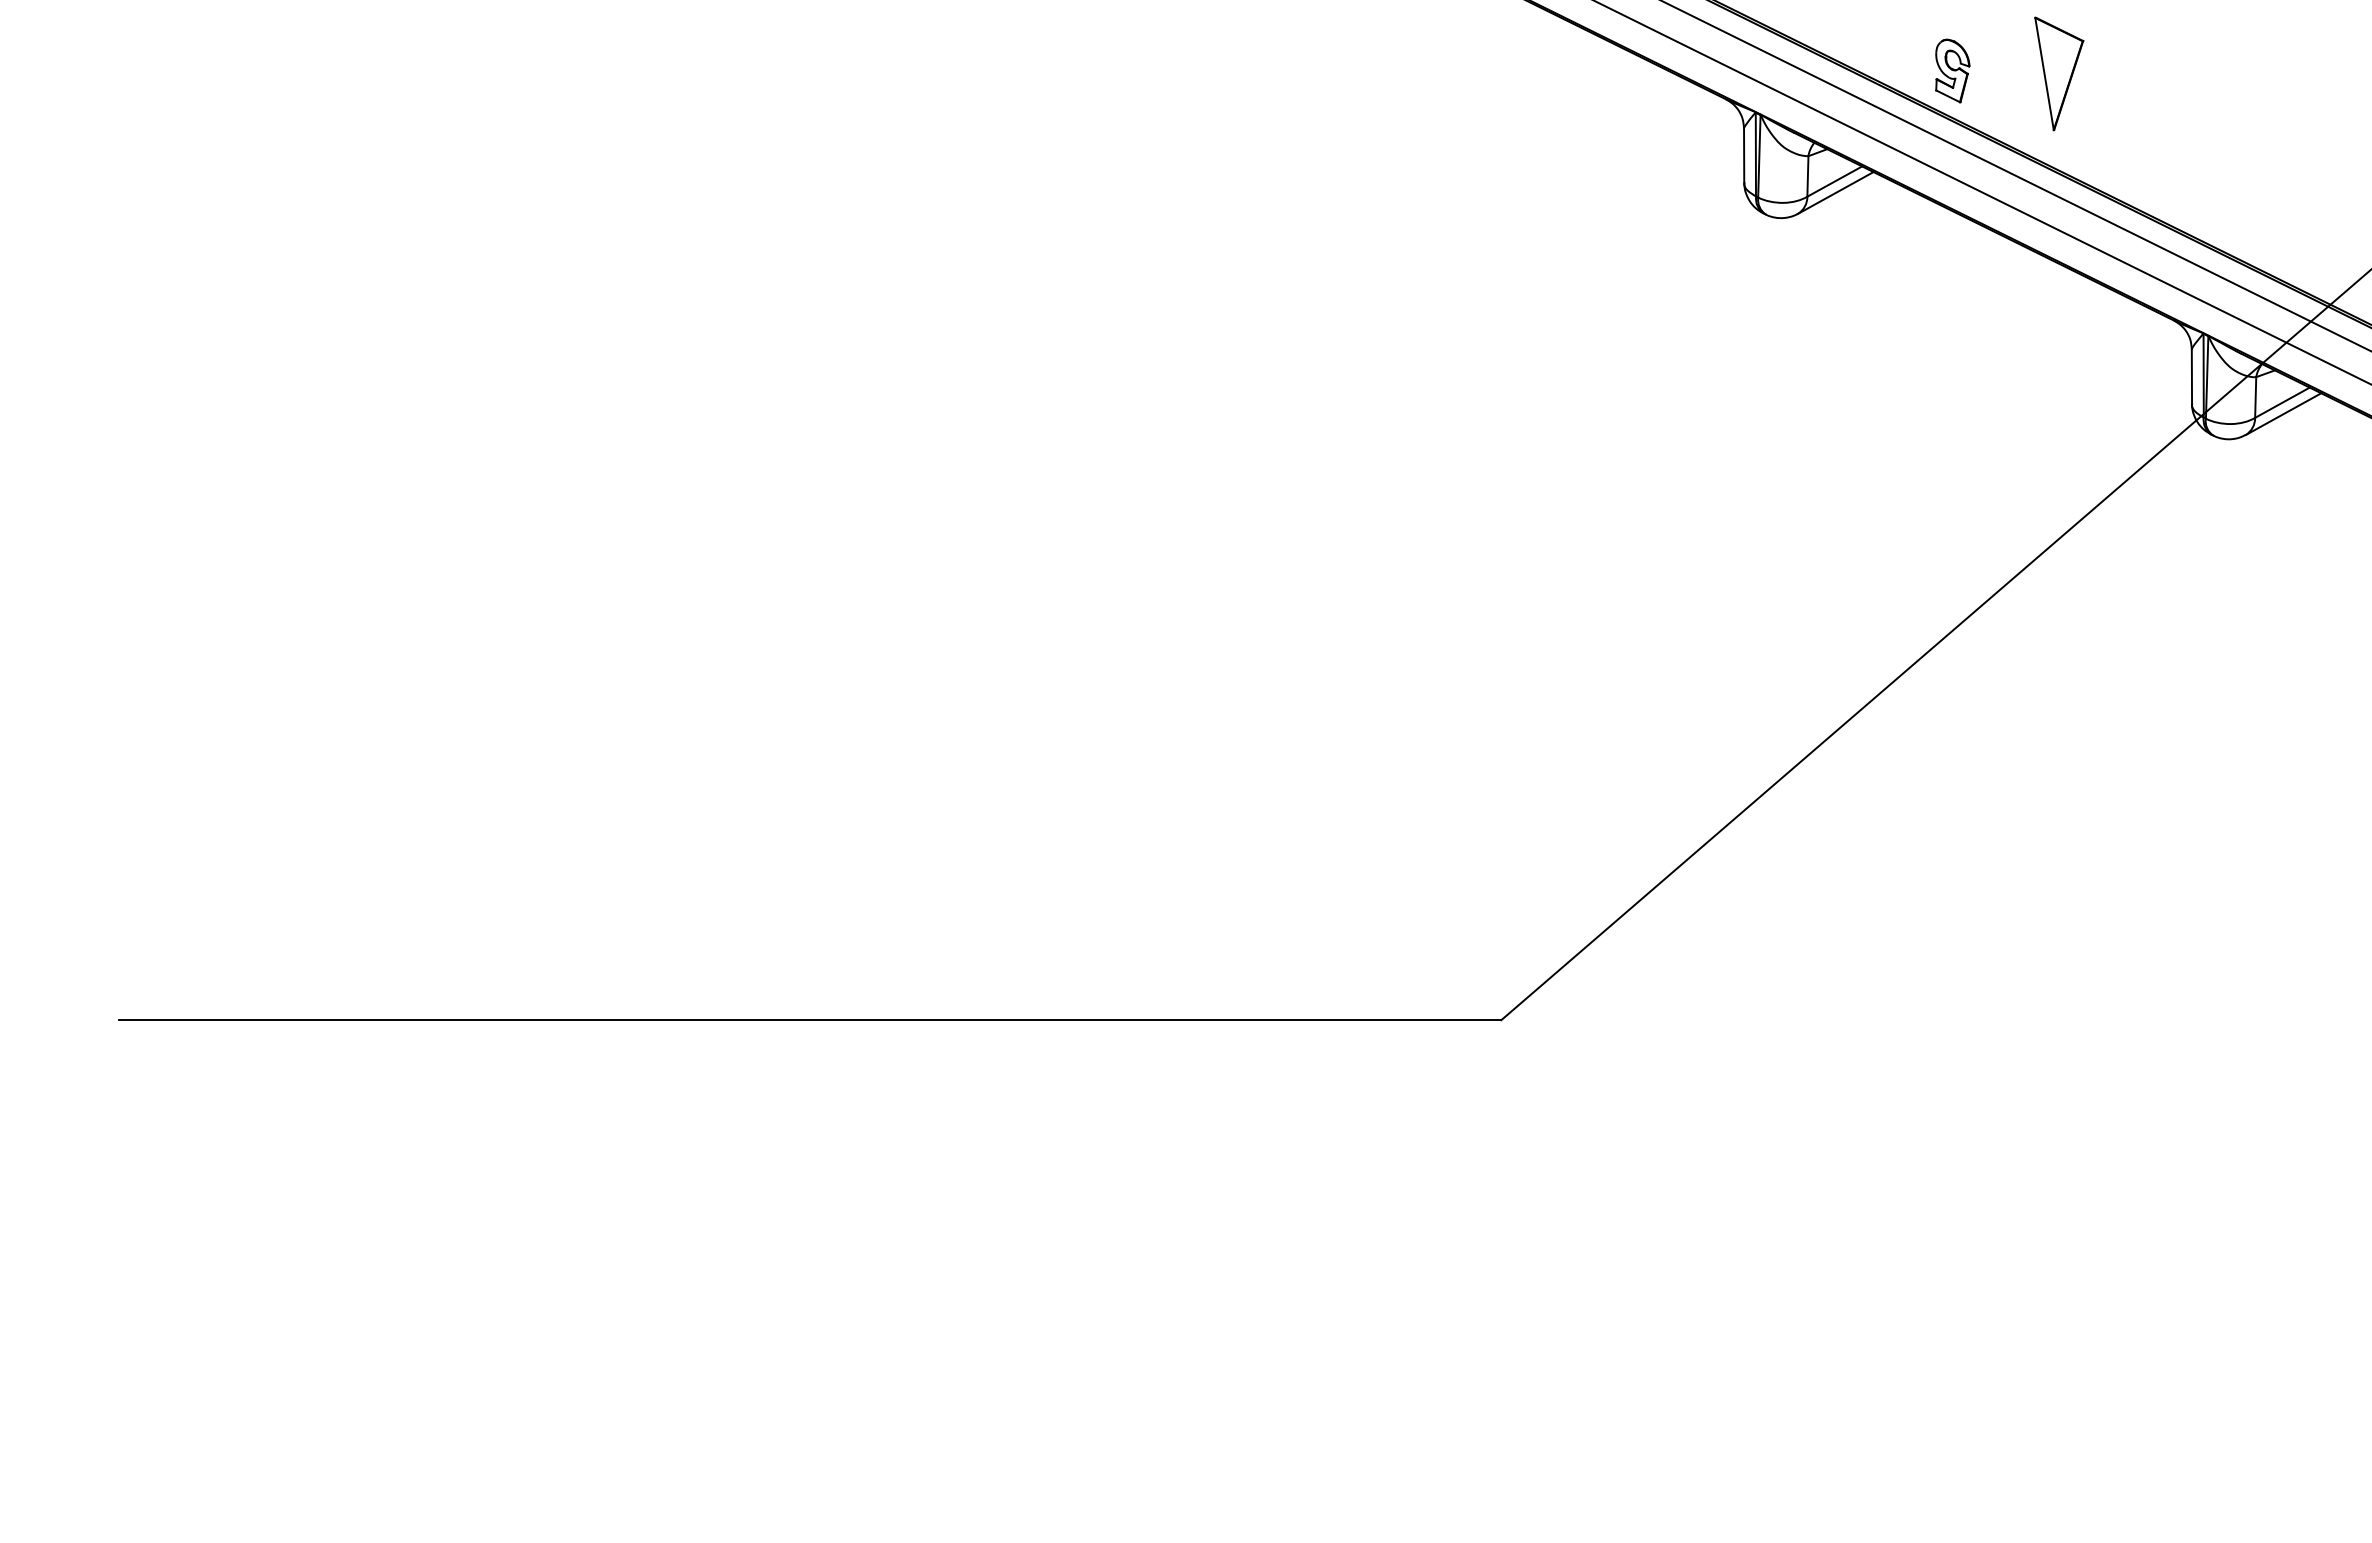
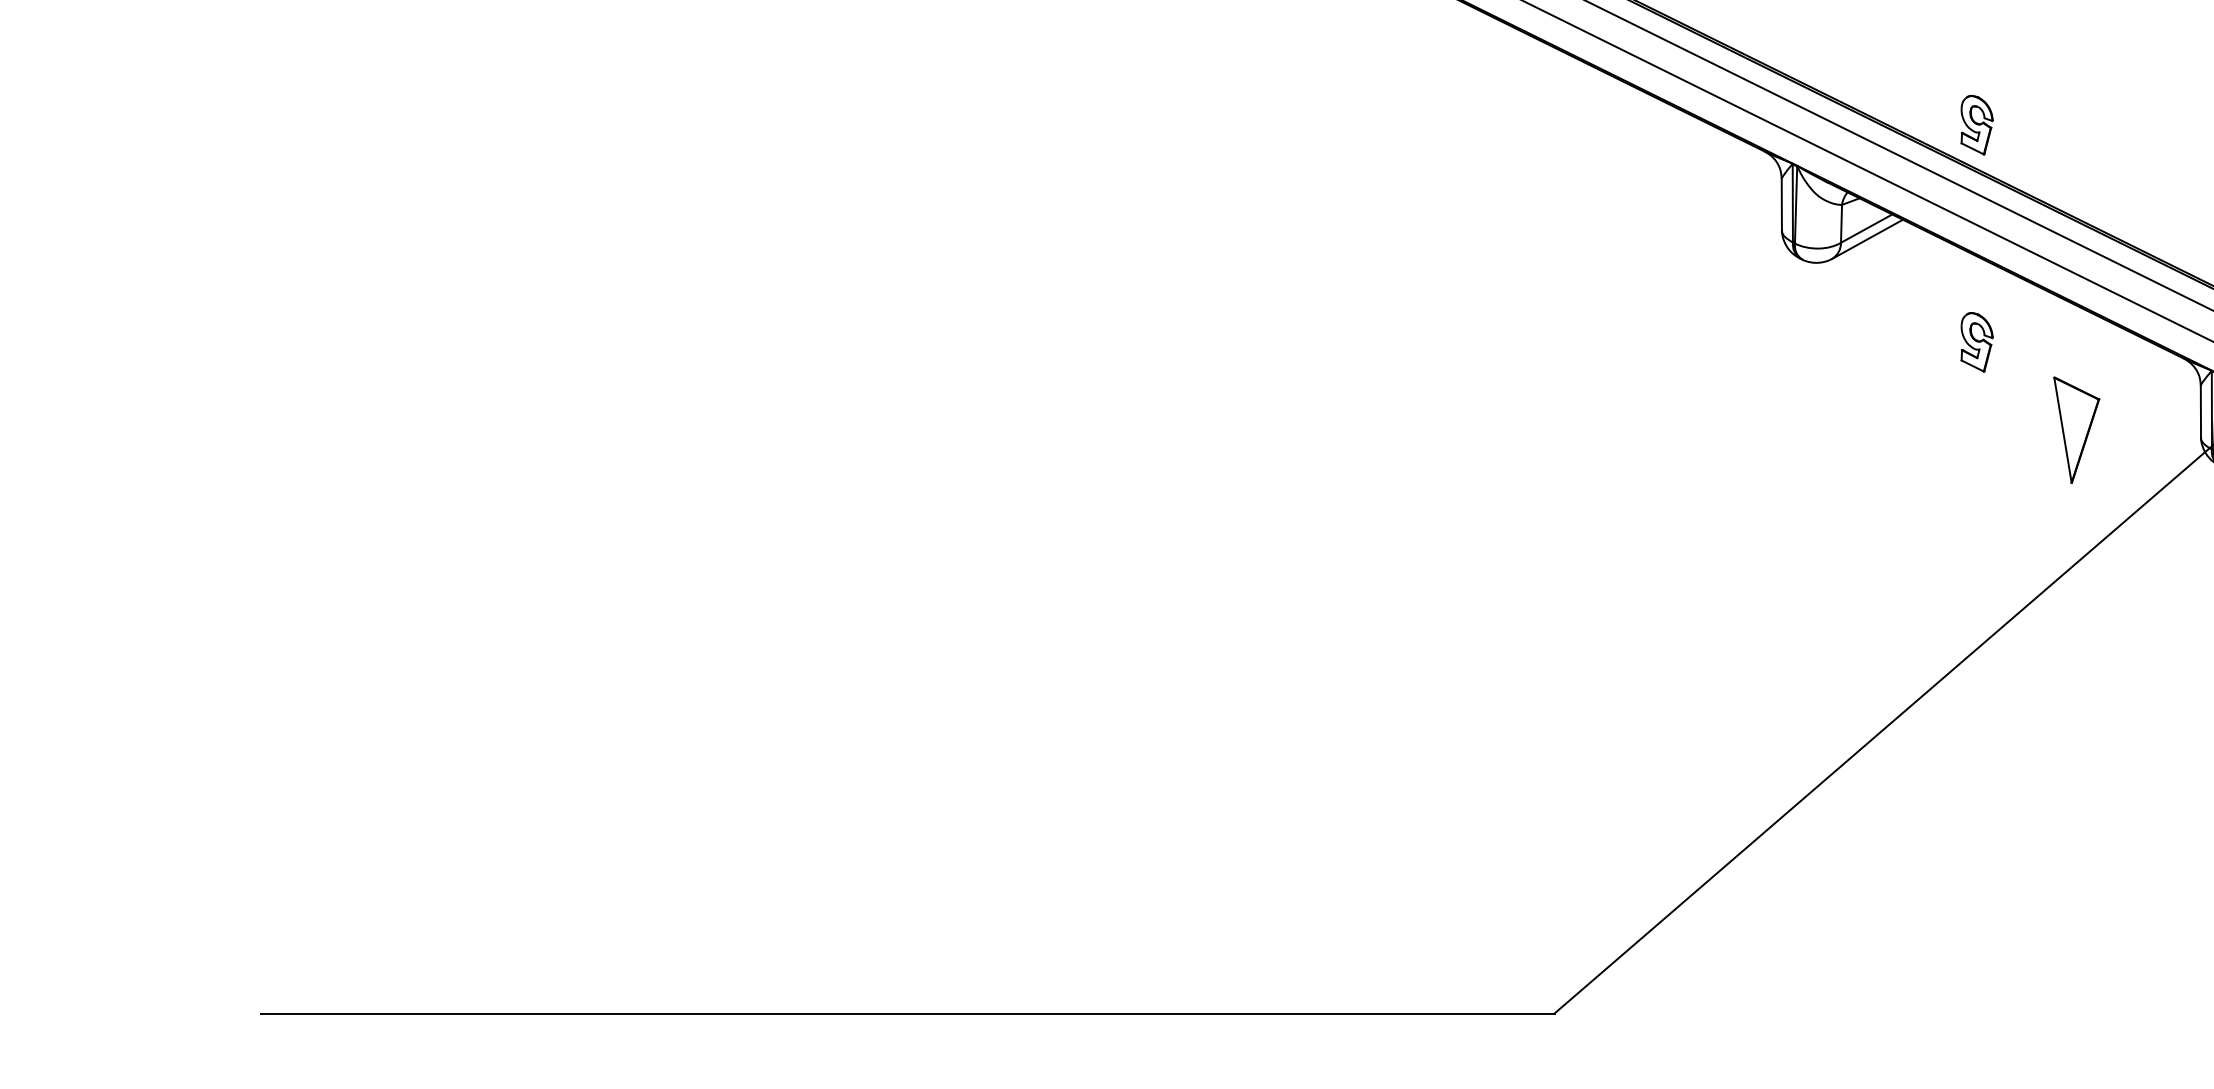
part: (2059, 73) -> (2076, 429), moved
part: (1952, 302) -> (1976, 341), added

